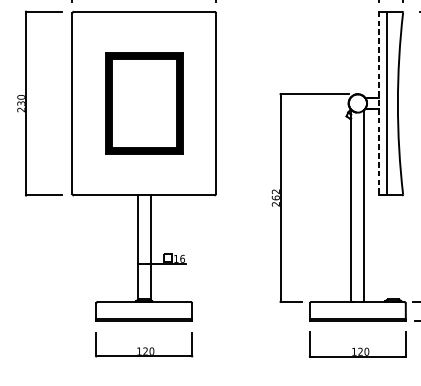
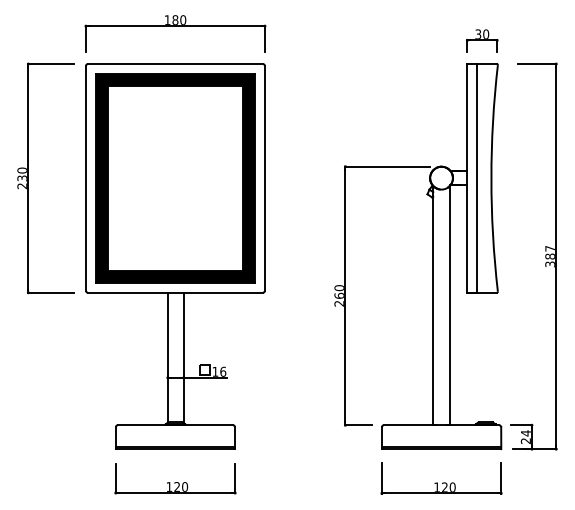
part: (144, 103) -> (175, 178), size x1.67
line: (378, 103) -> (467, 178), dashed -> solid
text: (275, 192) -> (338, 288), 262 -> 260

